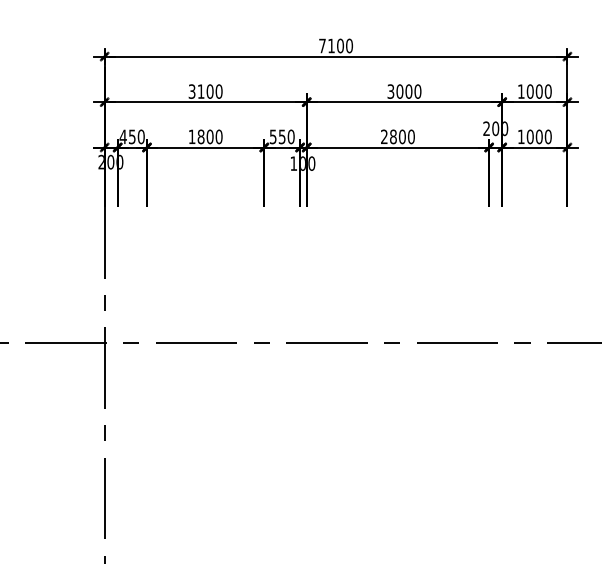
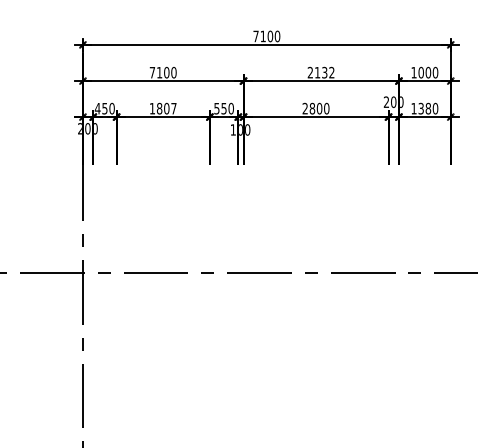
text: (192, 91) -> (152, 72), 3100 -> 7100
text: (403, 91) -> (320, 72), 3000 -> 2132
text: (218, 136) -> (173, 108), 1800 -> 1807
text: (534, 136) -> (424, 108), 1000 -> 1380

